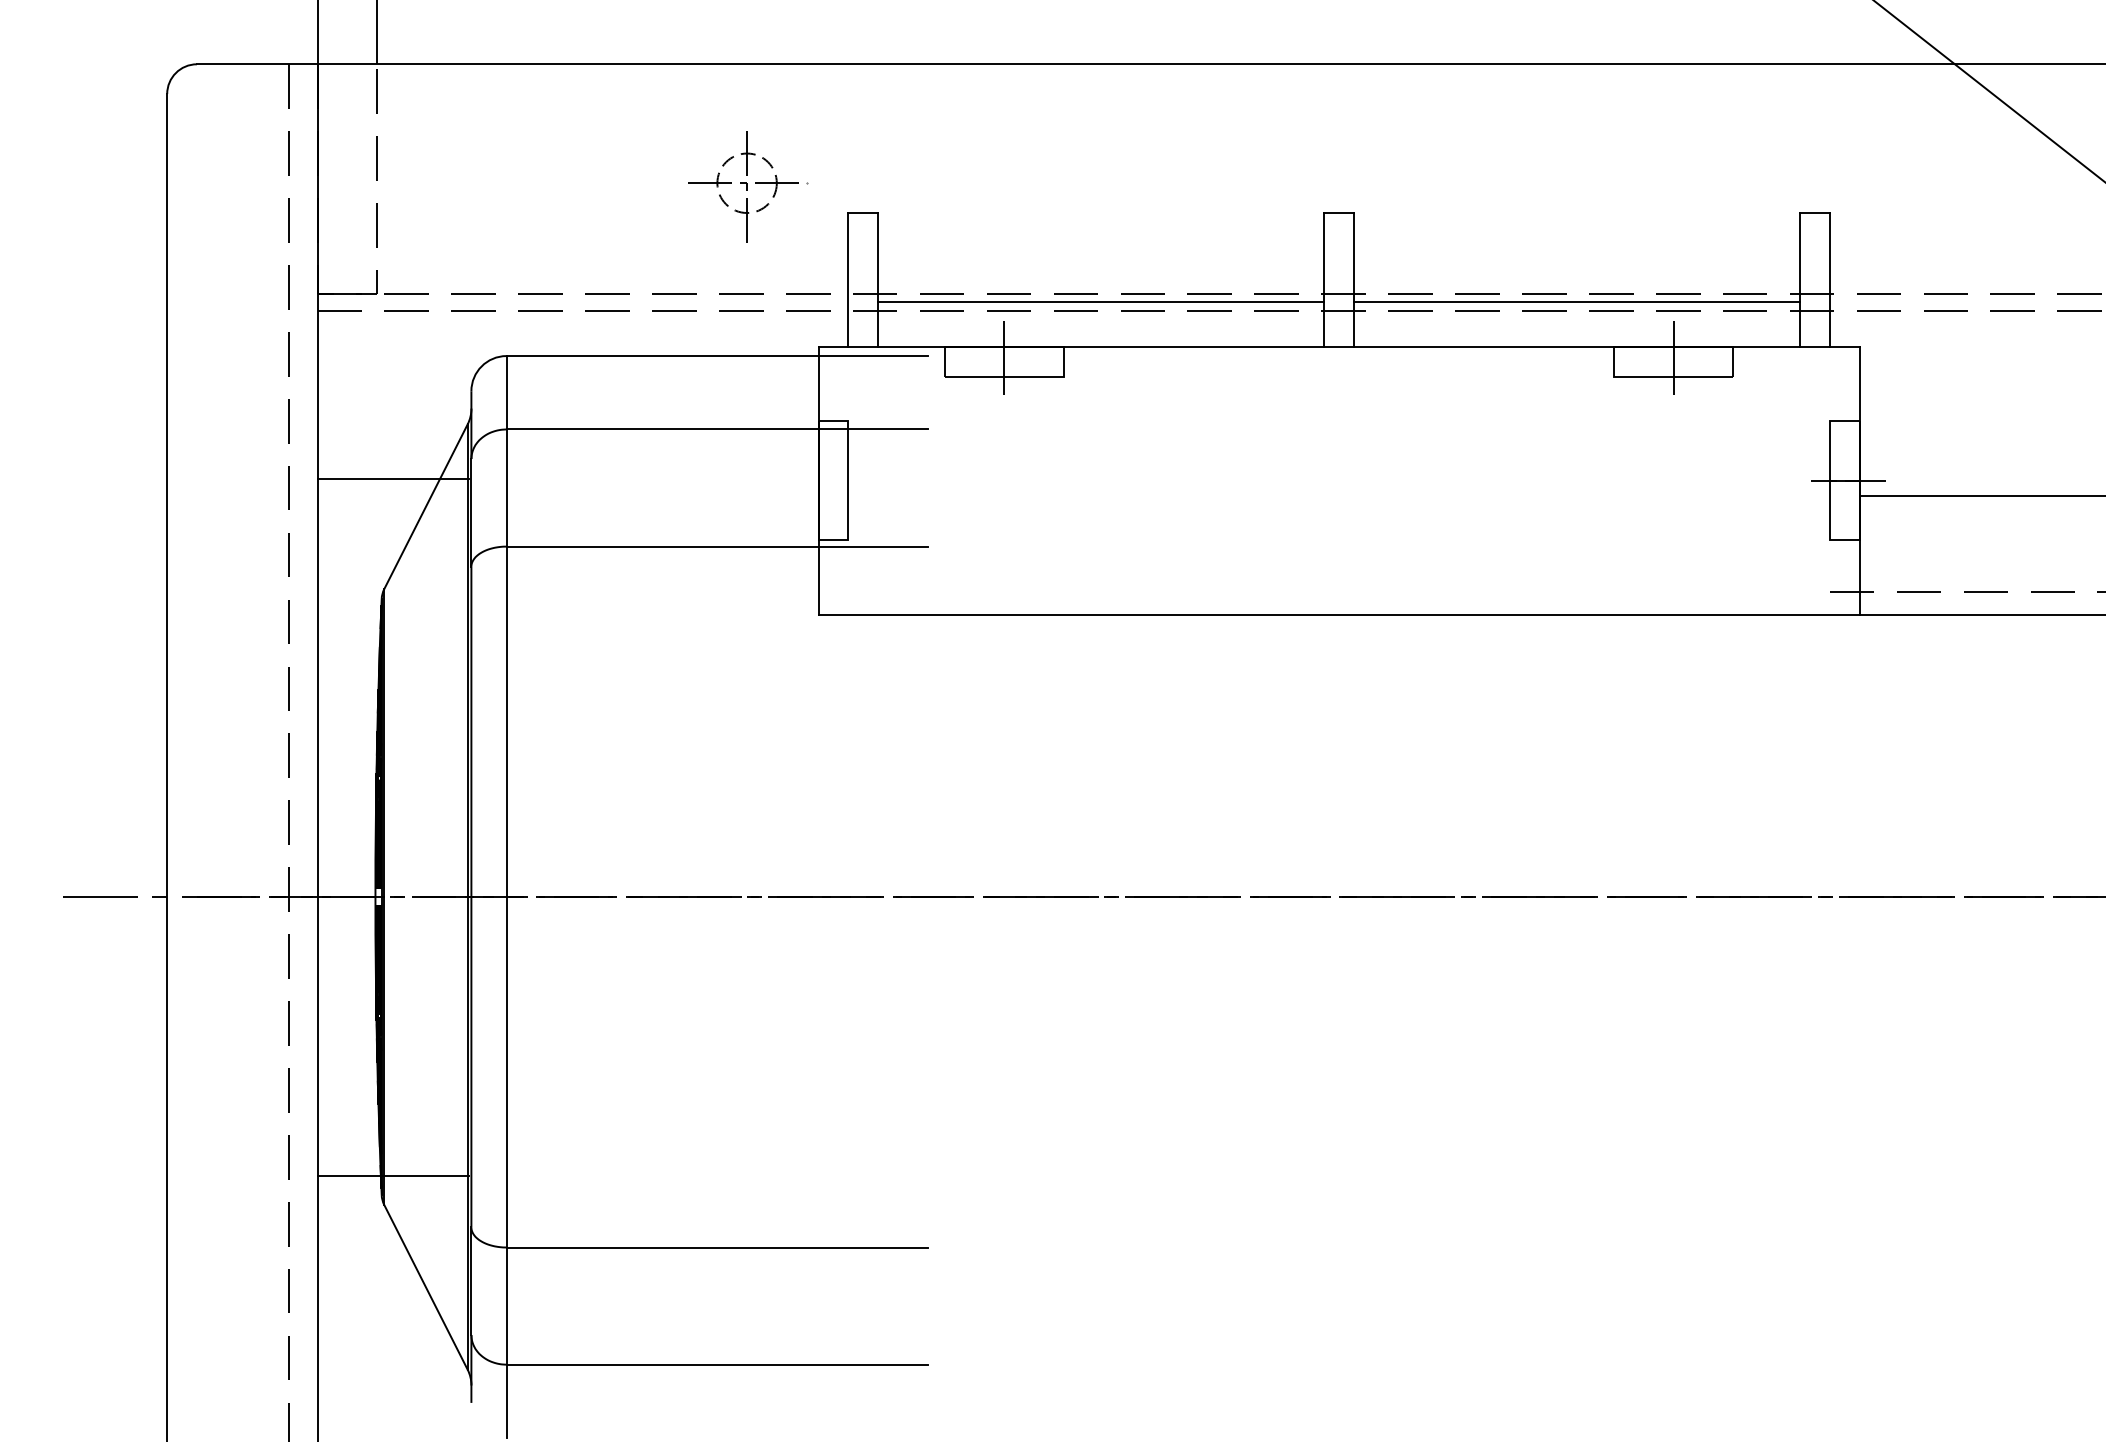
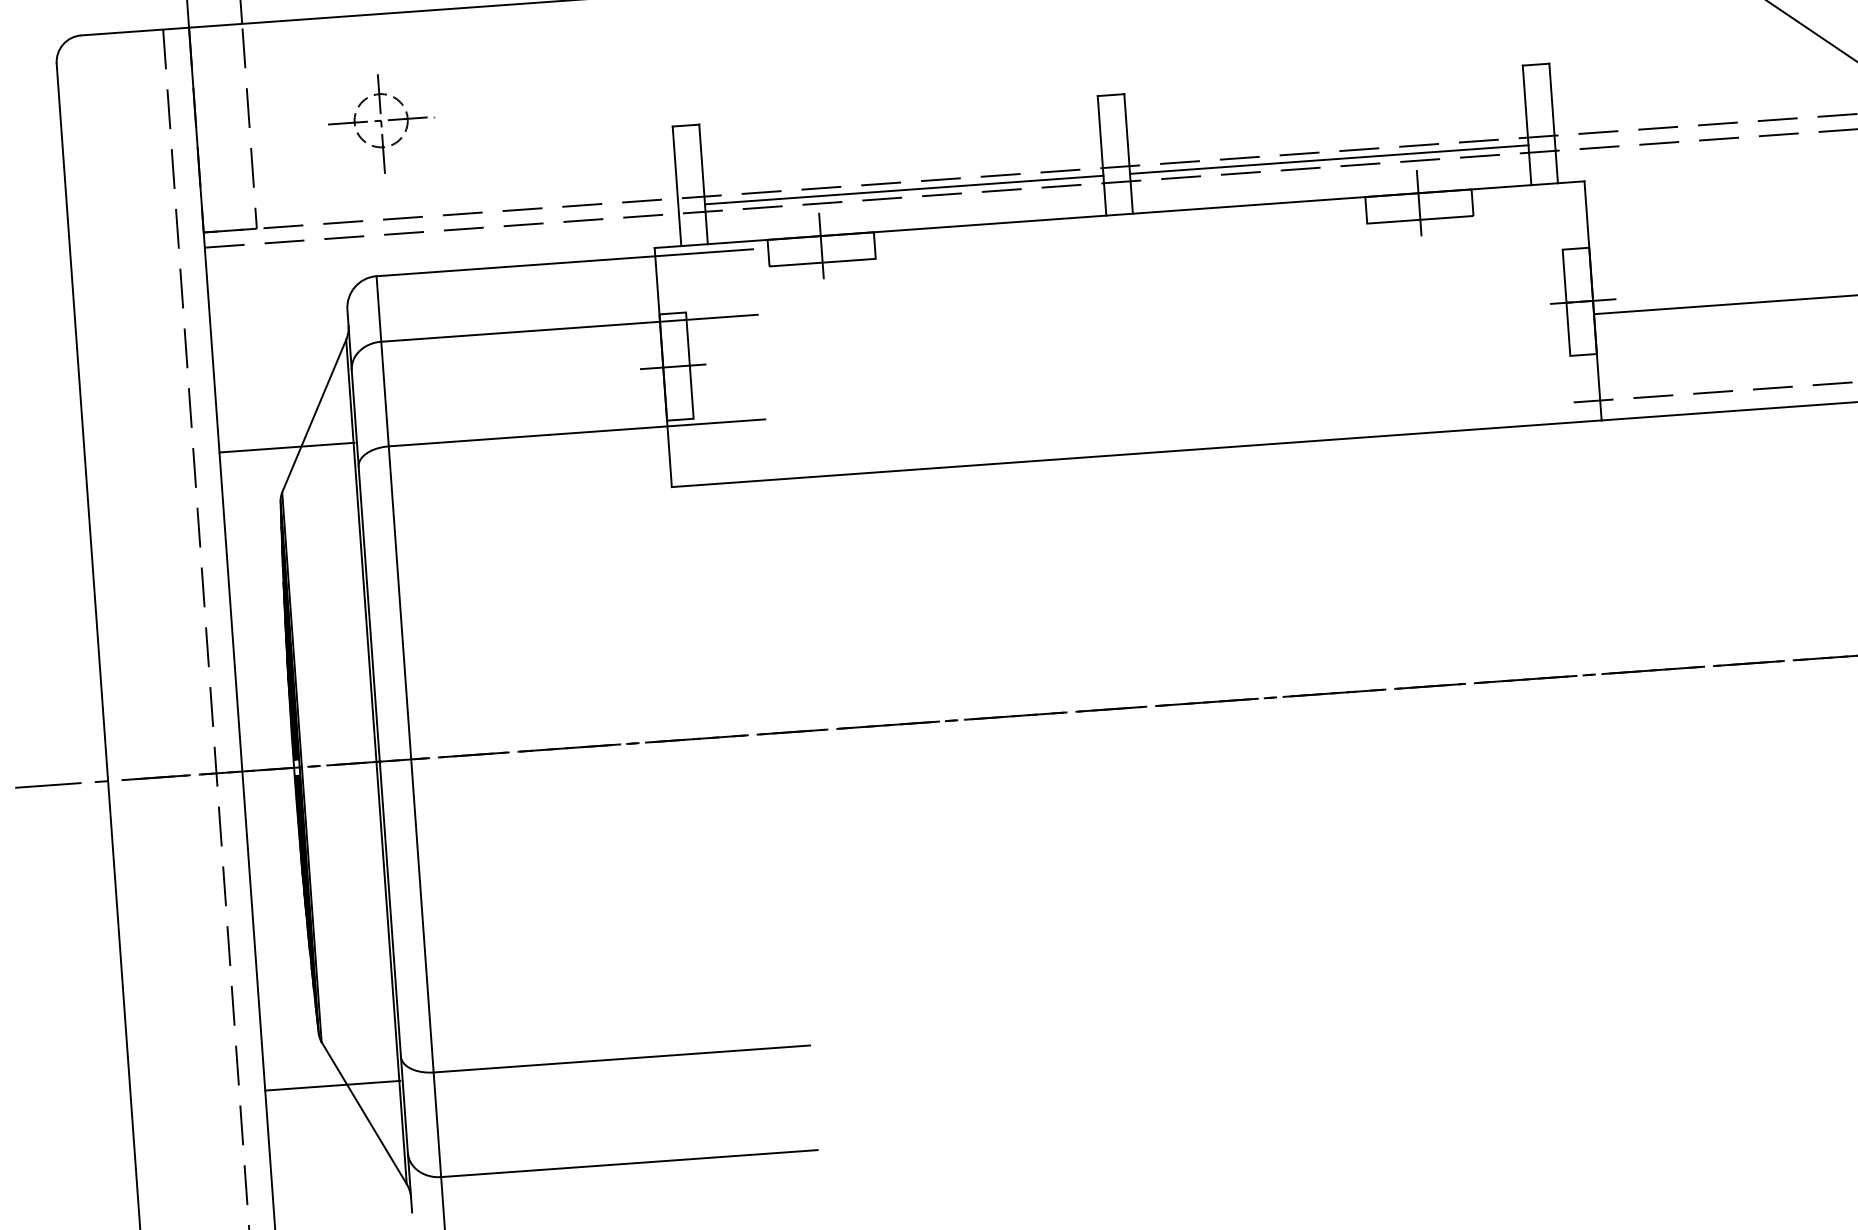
part: (748, 186) -> (382, 123), moved
line: (392, 478) -> (286, 447), moved
line: (826, 480) -> (670, 366), added
line: (392, 1176) -> (332, 1085), moved

